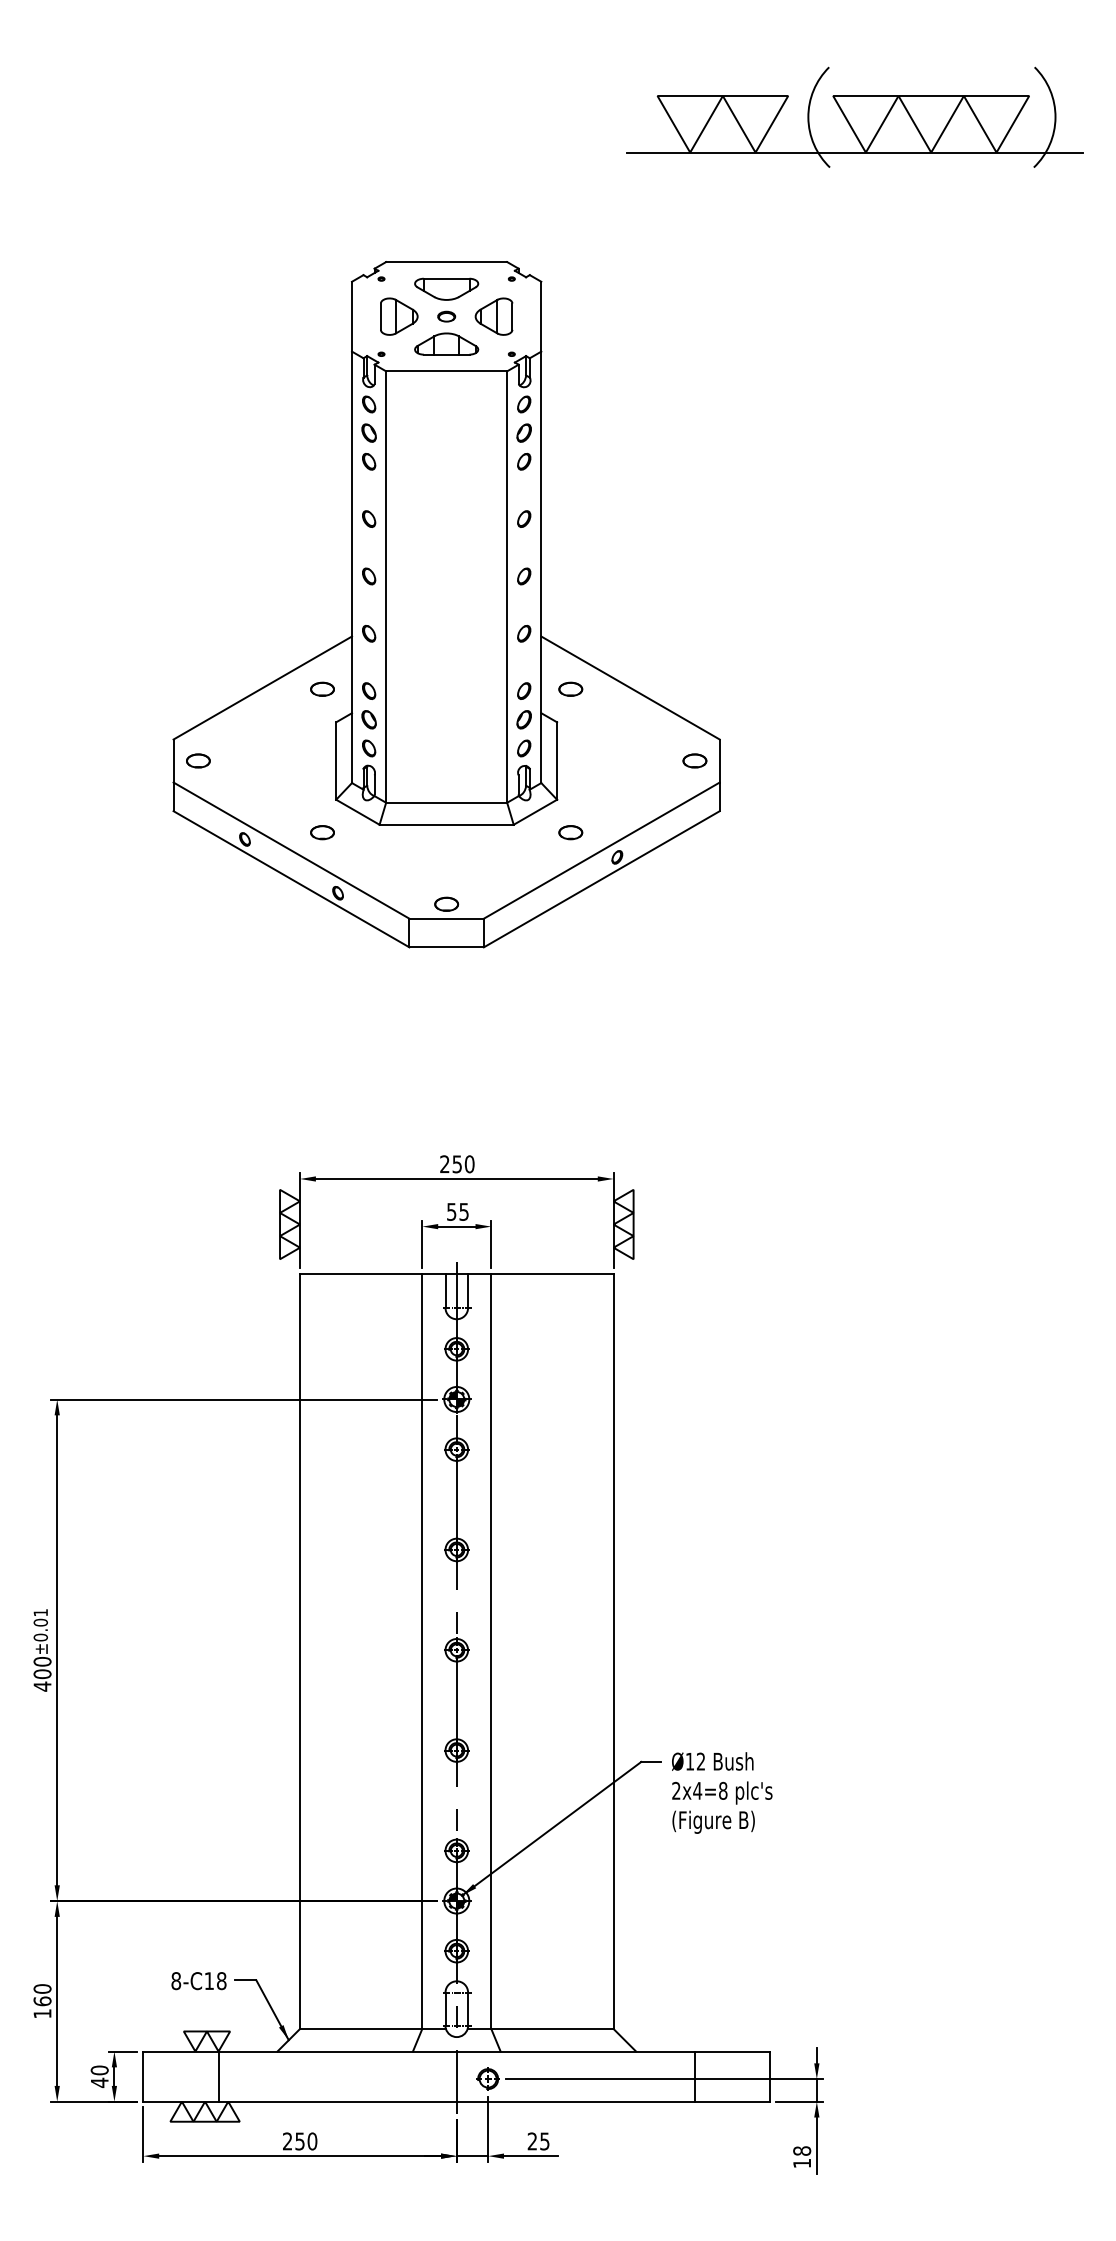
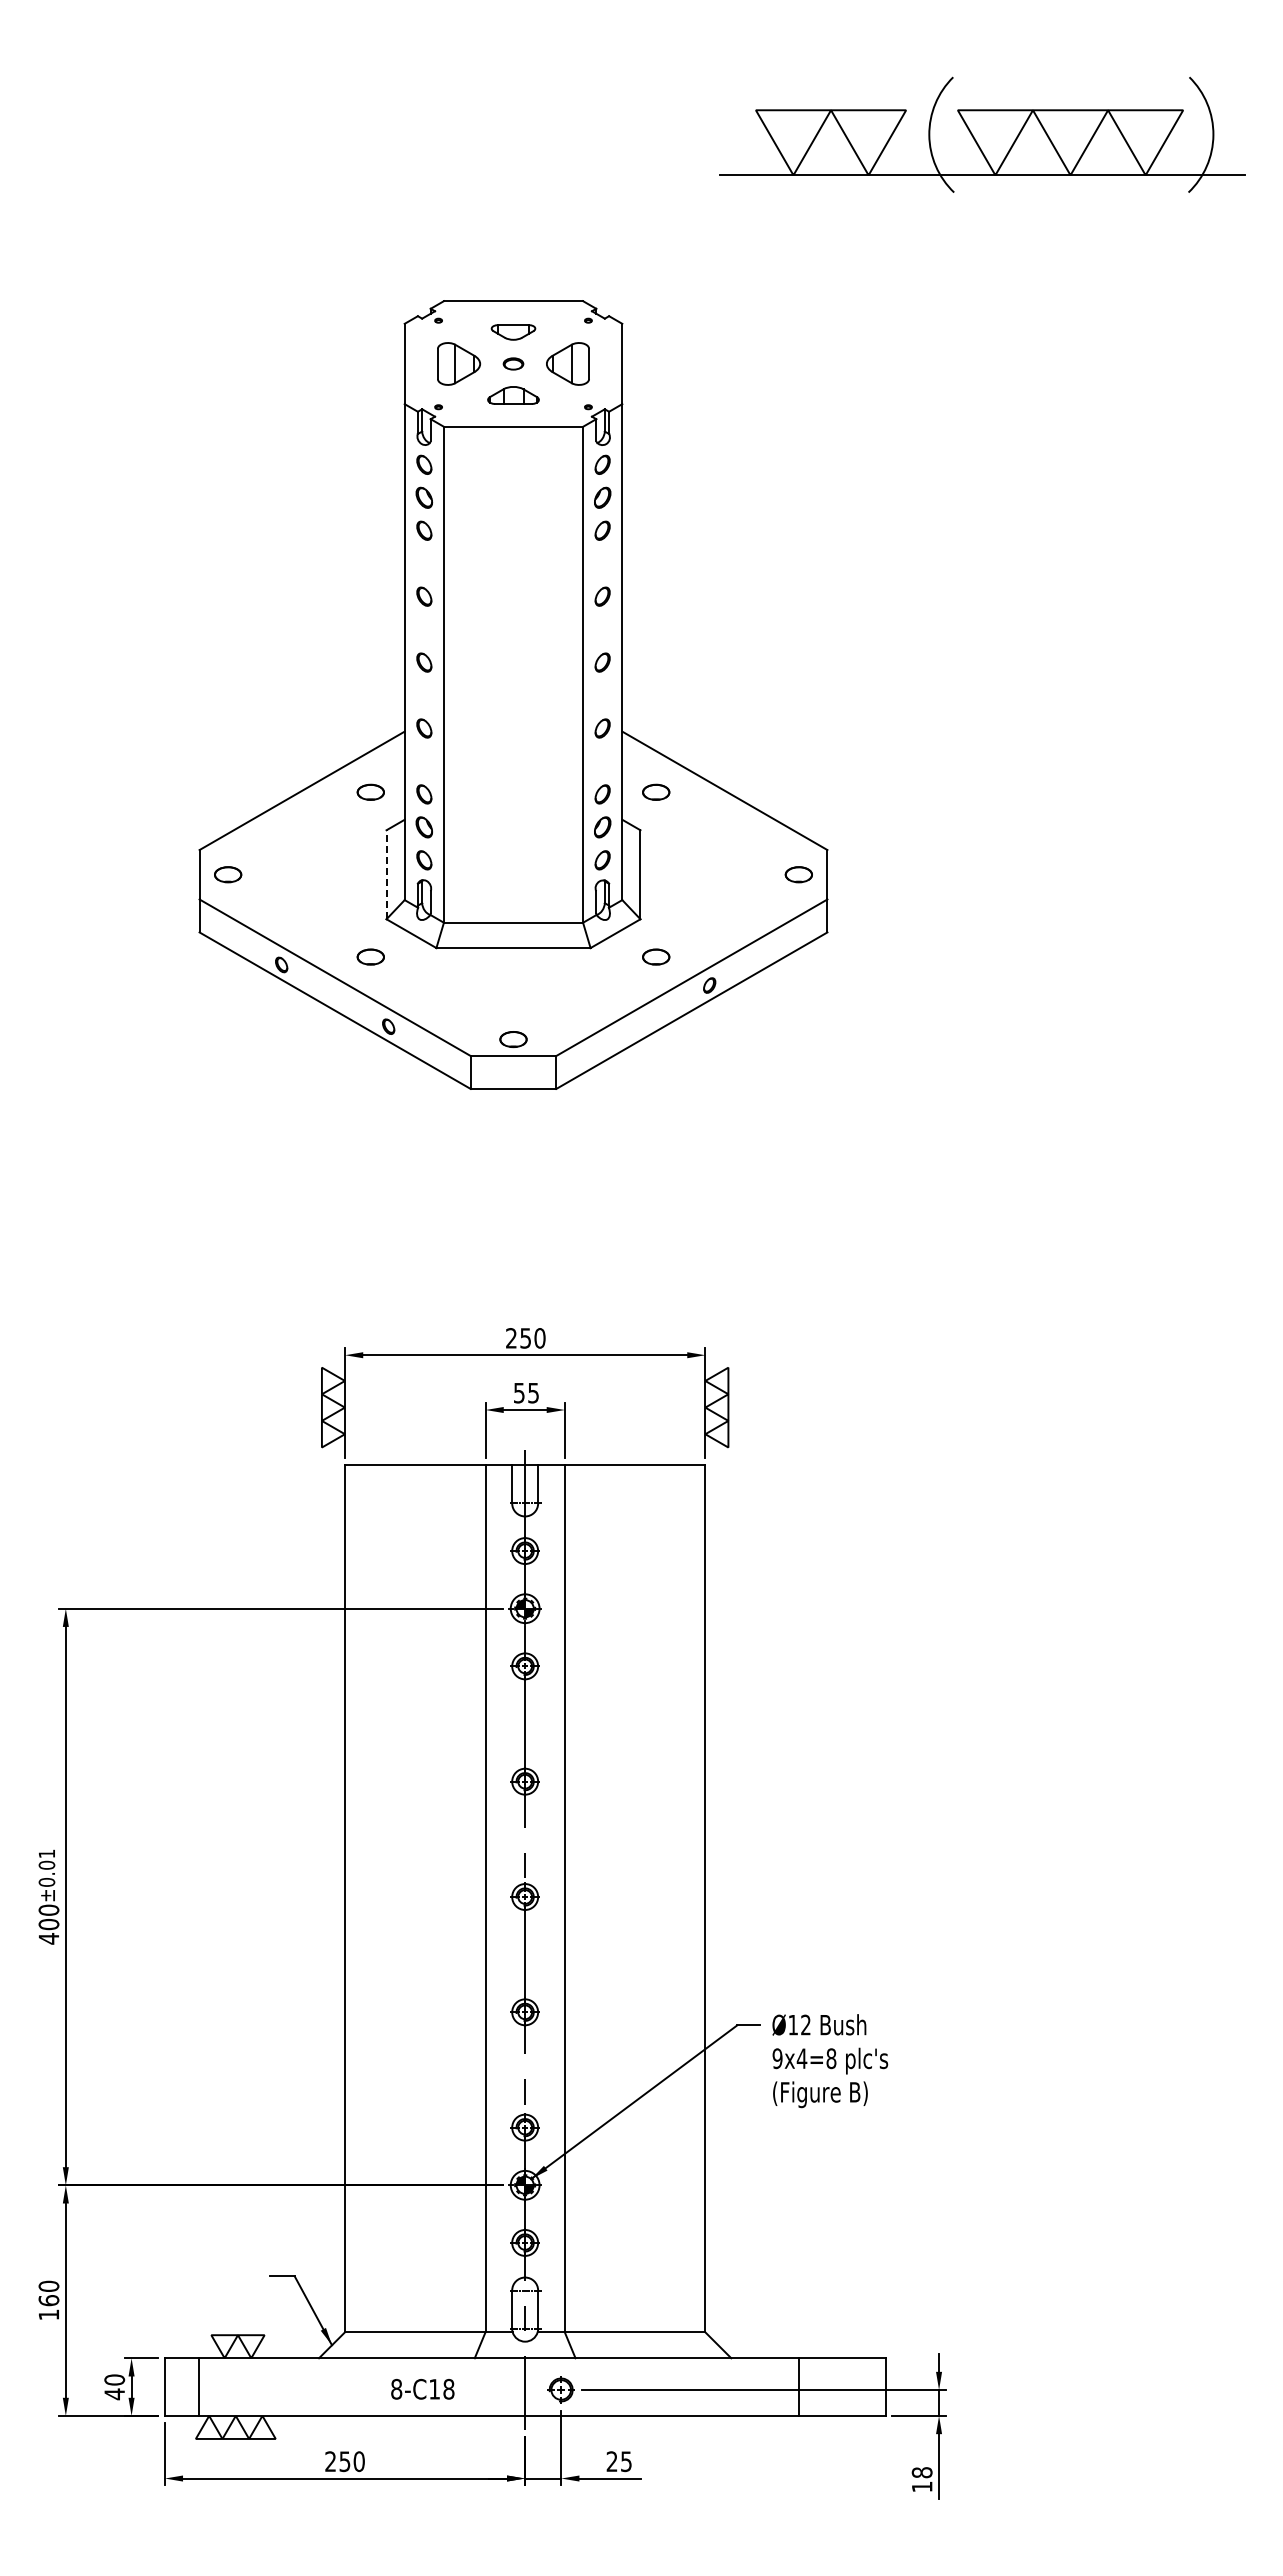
part: (446, 289) -> (513, 332), size x0.6
part: (446, 344) -> (513, 395), size x0.7
line: (336, 760) -> (386, 874), solid -> dashed
text: (676, 1790) -> (777, 2058), 2x4=8 -> 9x4=8
text: (198, 1981) -> (422, 2389), moved
line: (218, 2076) -> (199, 2386), moved

